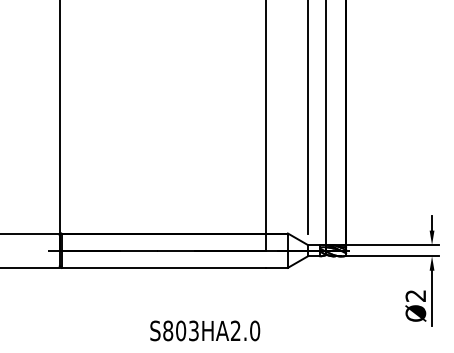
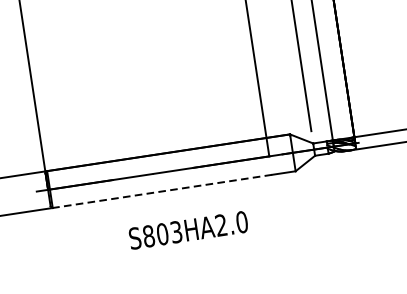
line: (163, 267) -> (162, 191), solid -> dashed
text: (205, 330) -> (188, 229), moved

